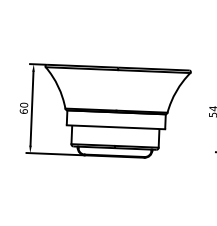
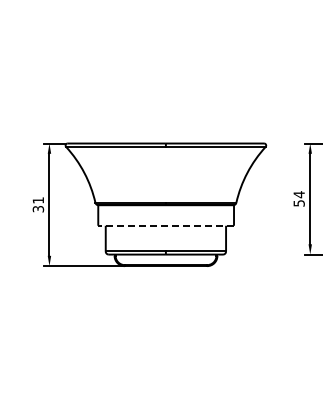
text: (24, 108) -> (38, 204), 60 -> 31
line: (116, 127) -> (166, 225), solid -> dashed

